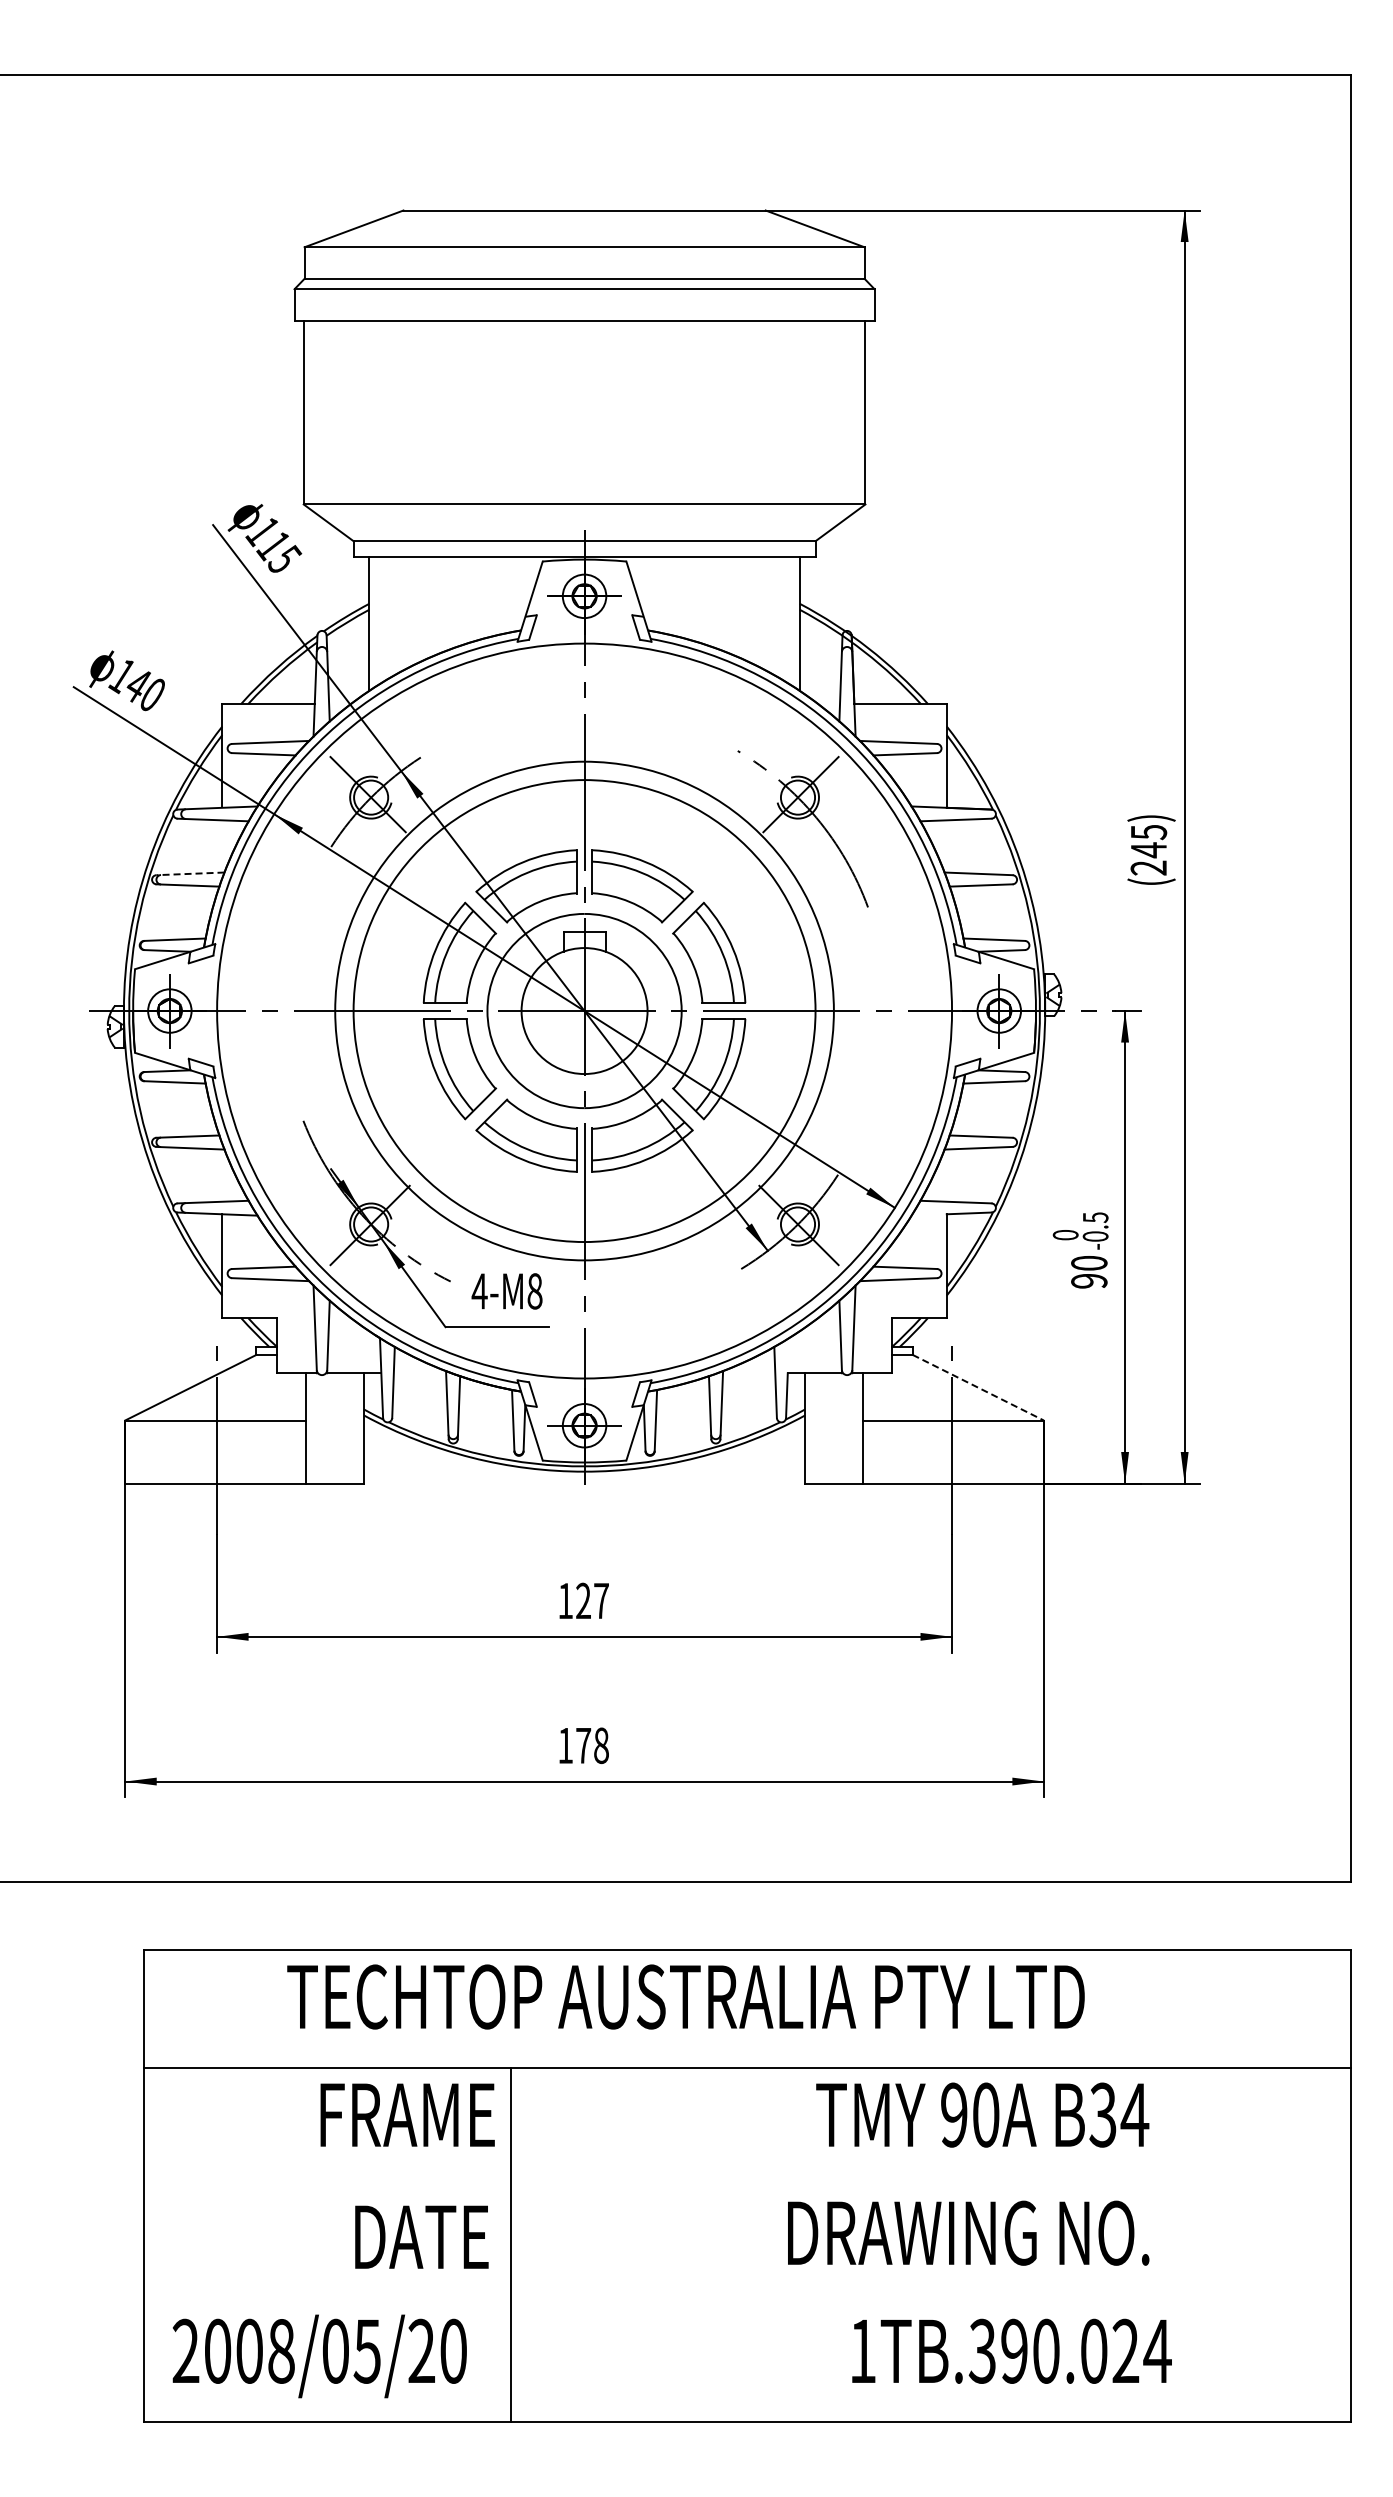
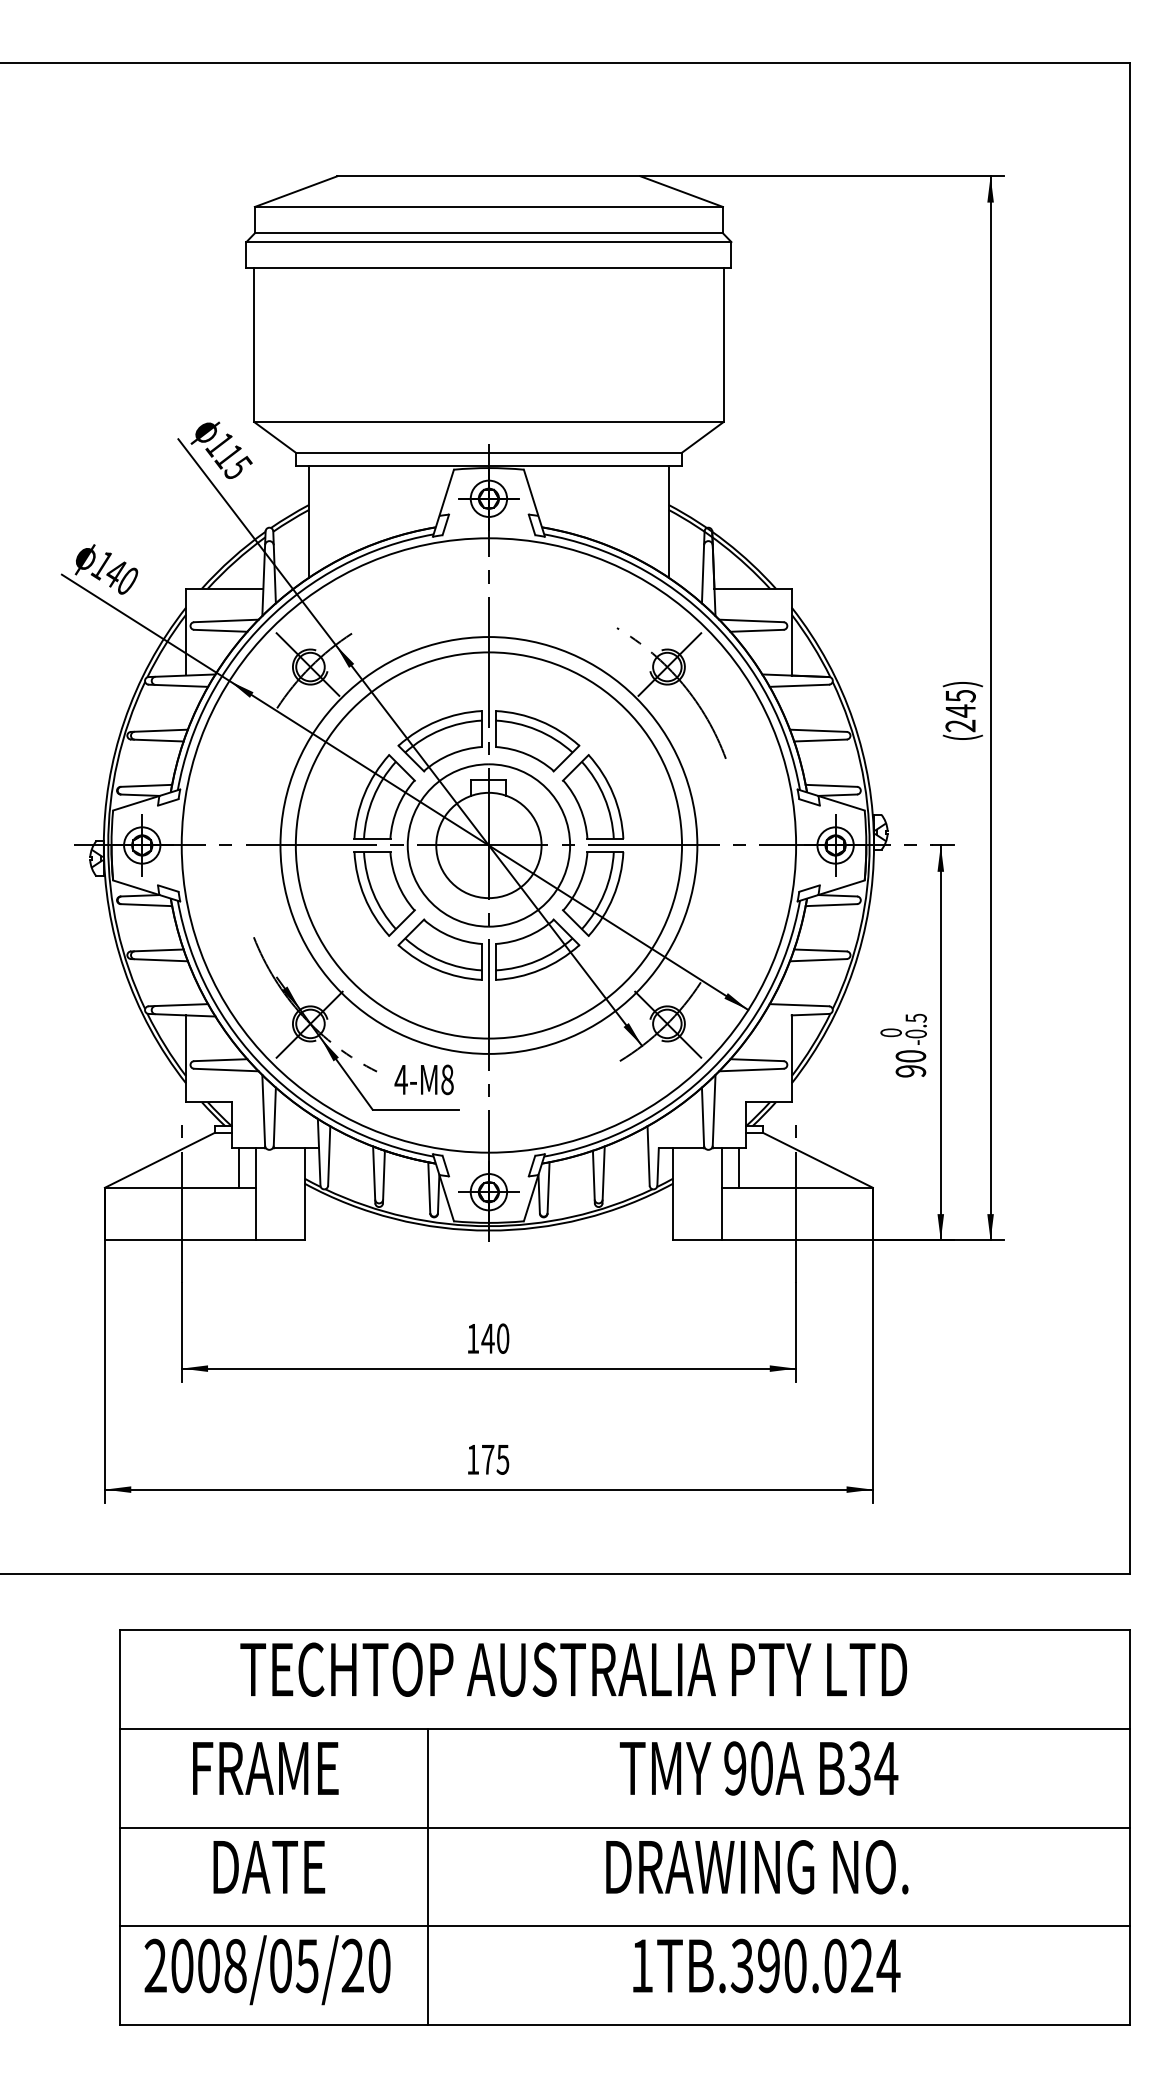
line: (190, 873) -> (159, 730), dashed -> solid
line: (978, 1387) -> (818, 1160), dashed -> solid
line: (285, 1396) -> (238, 1167), added
line: (883, 1396) -> (738, 1167), added
text: (591, 1600) -> (494, 1338), 127 -> 140
text: (600, 1745) -> (502, 1459), 178 -> 175
text: (407, 2114) -> (265, 1767), moved
text: (982, 2114) -> (758, 1767), moved
line: (747, 2185) -> (625, 1827), added
text: (968, 2232) -> (757, 1866), moved
text: (421, 2236) -> (269, 1866), moved
line: (747, 2303) -> (625, 1925), added
text: (1011, 2350) -> (766, 1965), moved

